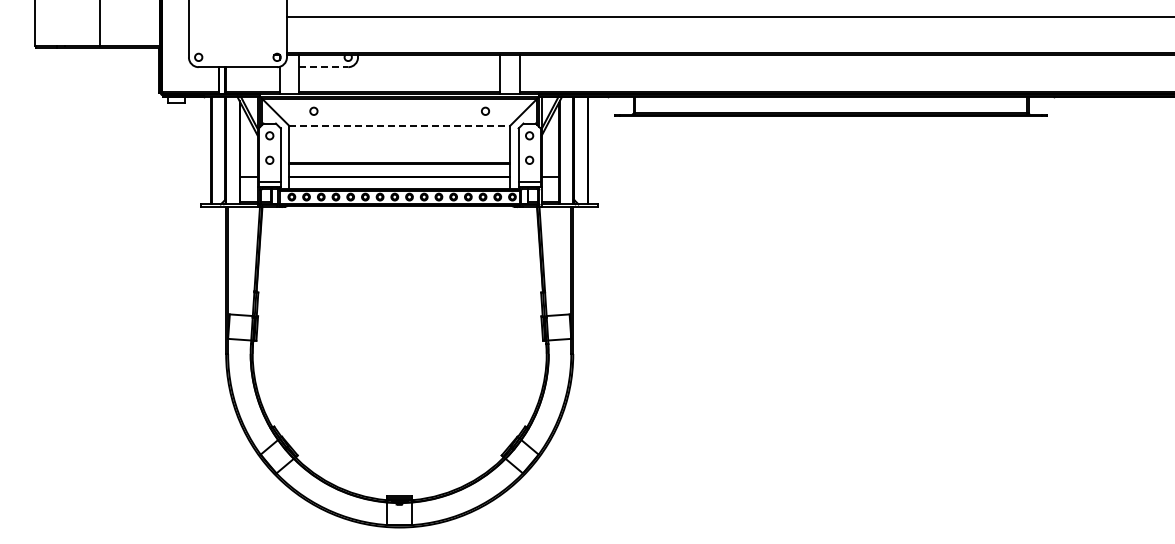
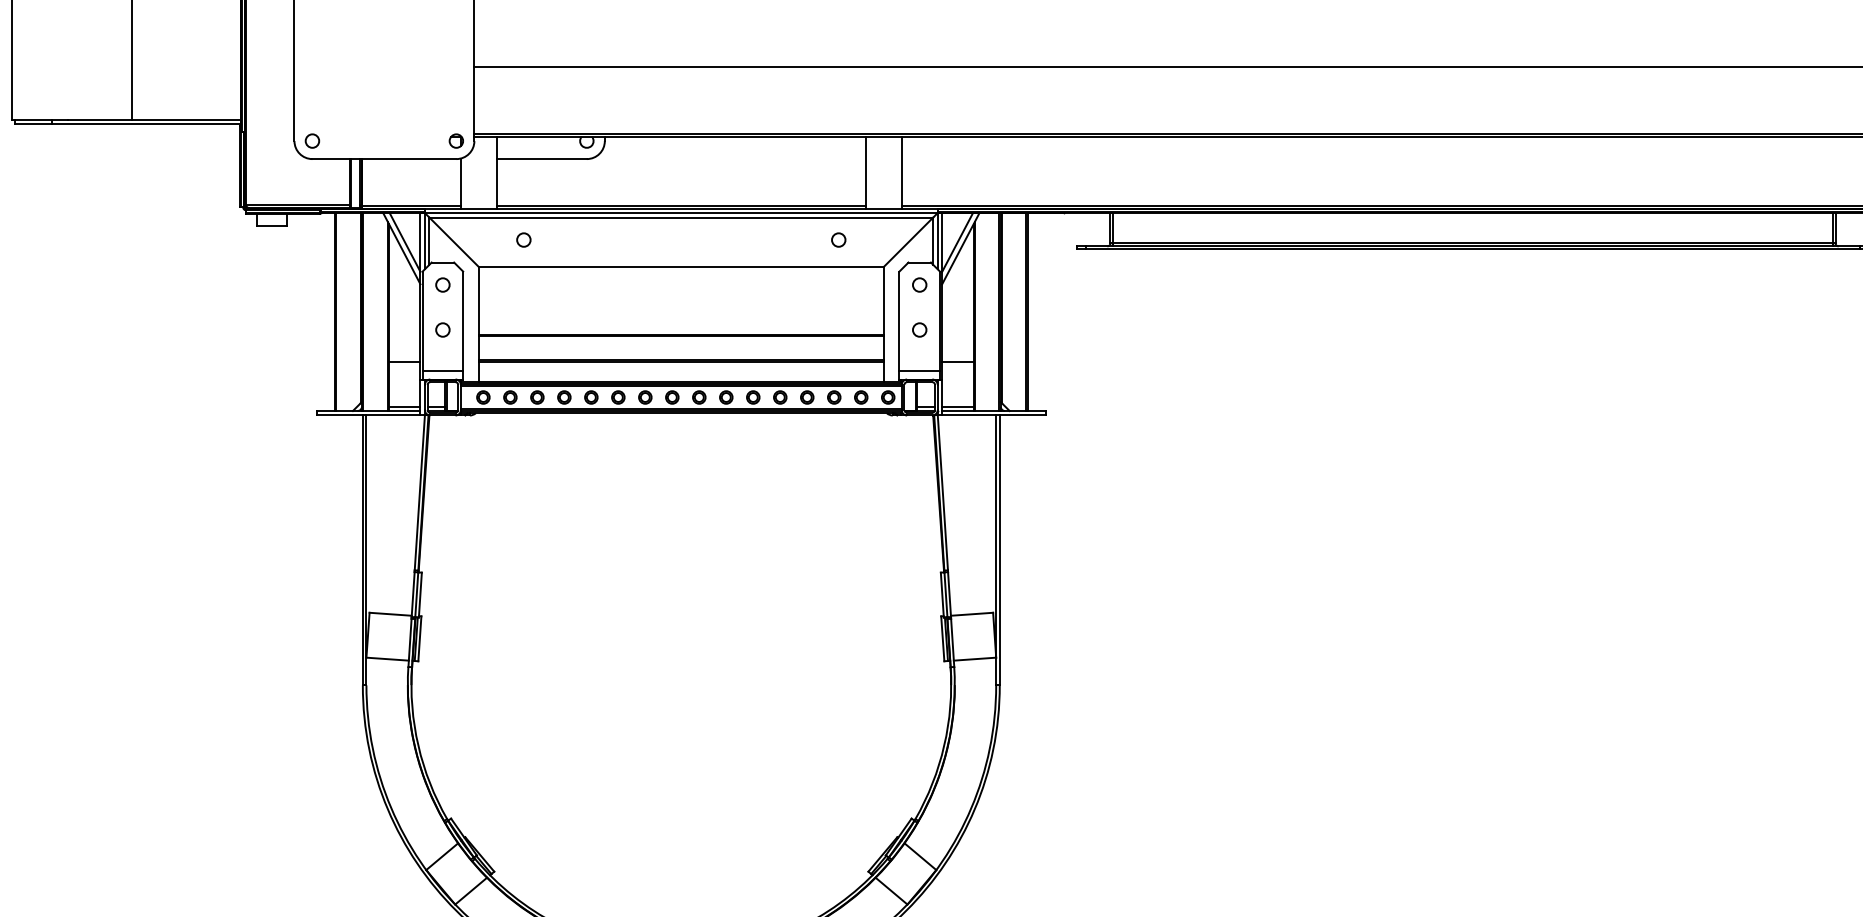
line: (323, 67) -> (541, 159), dashed -> solid
line: (400, 126) -> (682, 267), dashed -> solid

